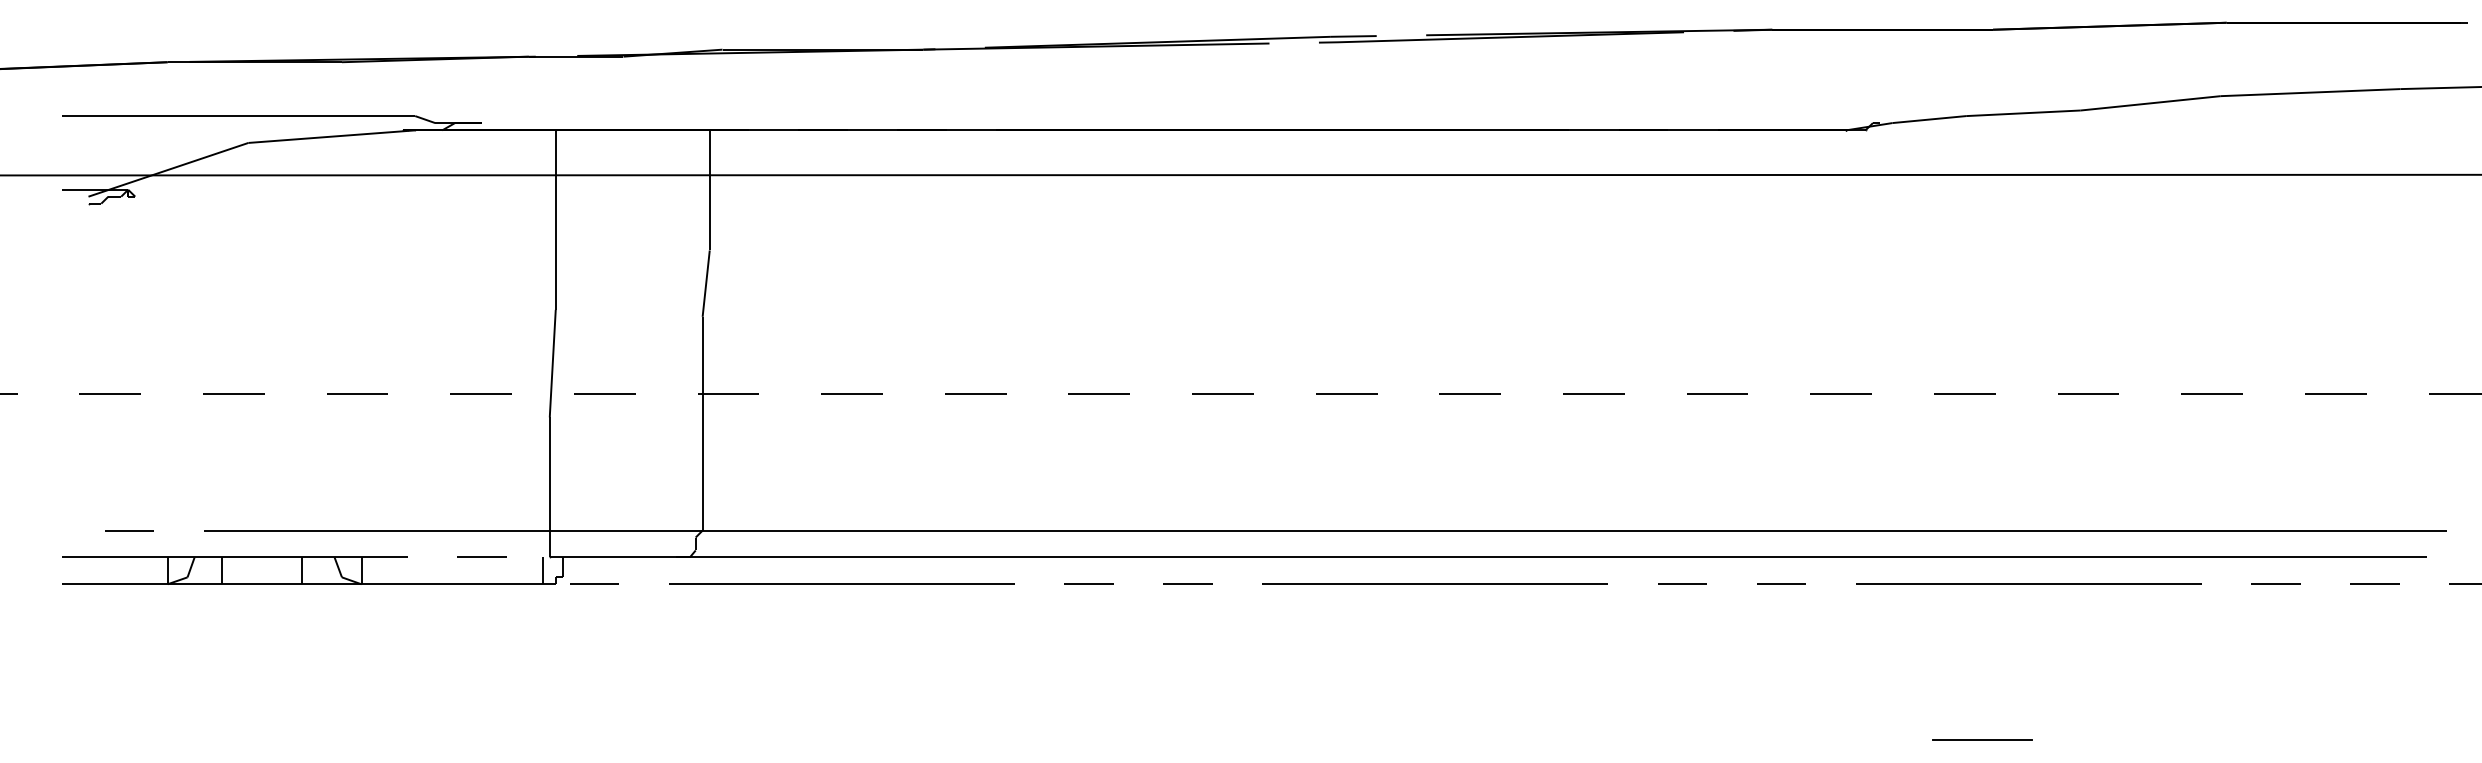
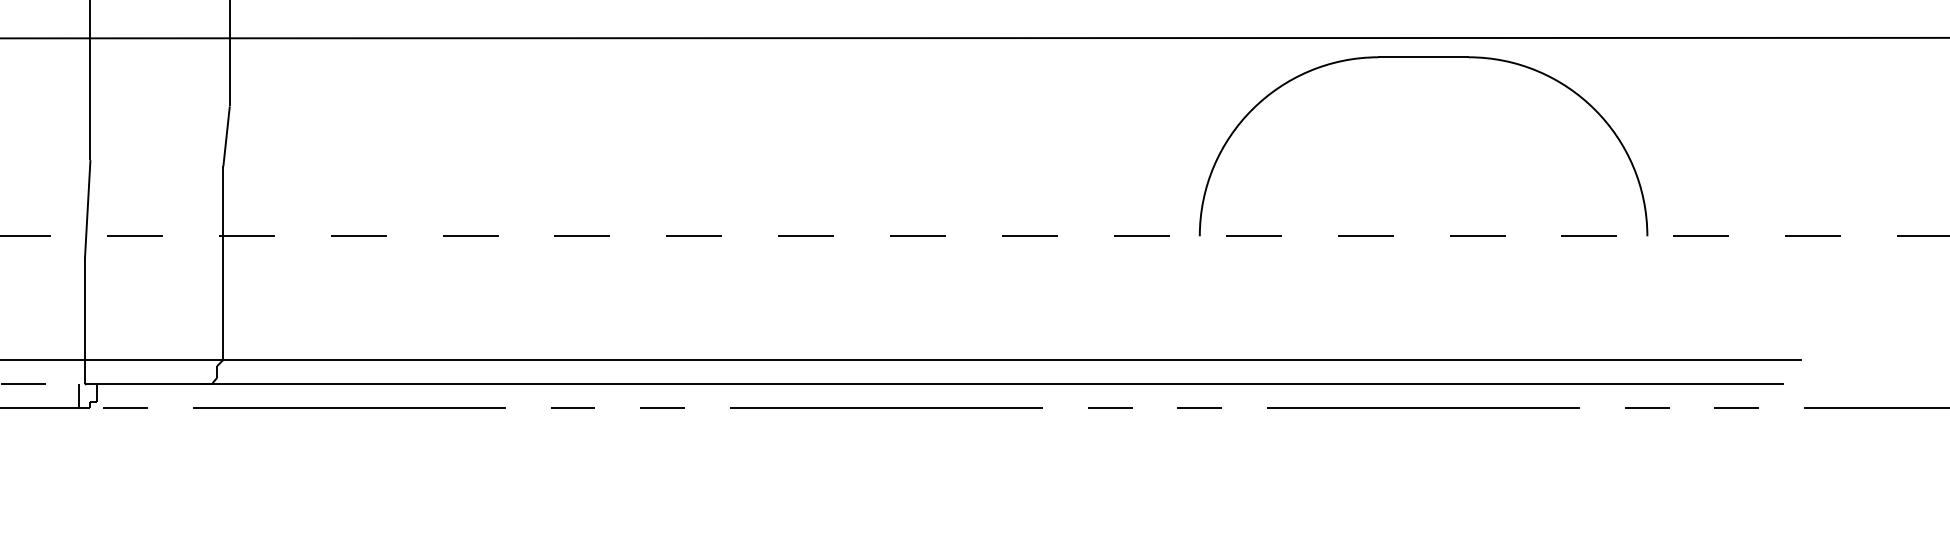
part: (2028, 196) -> (1423, 57), added

